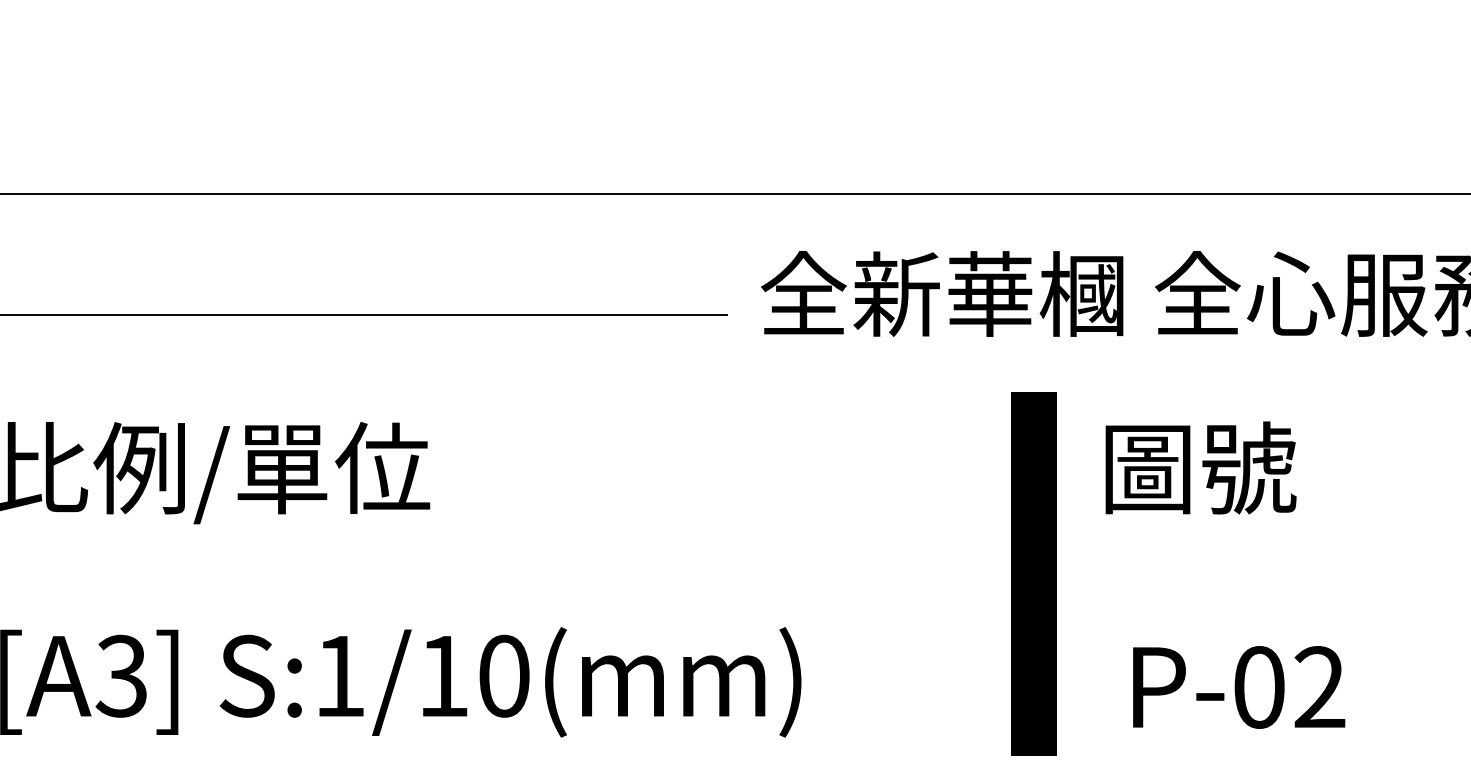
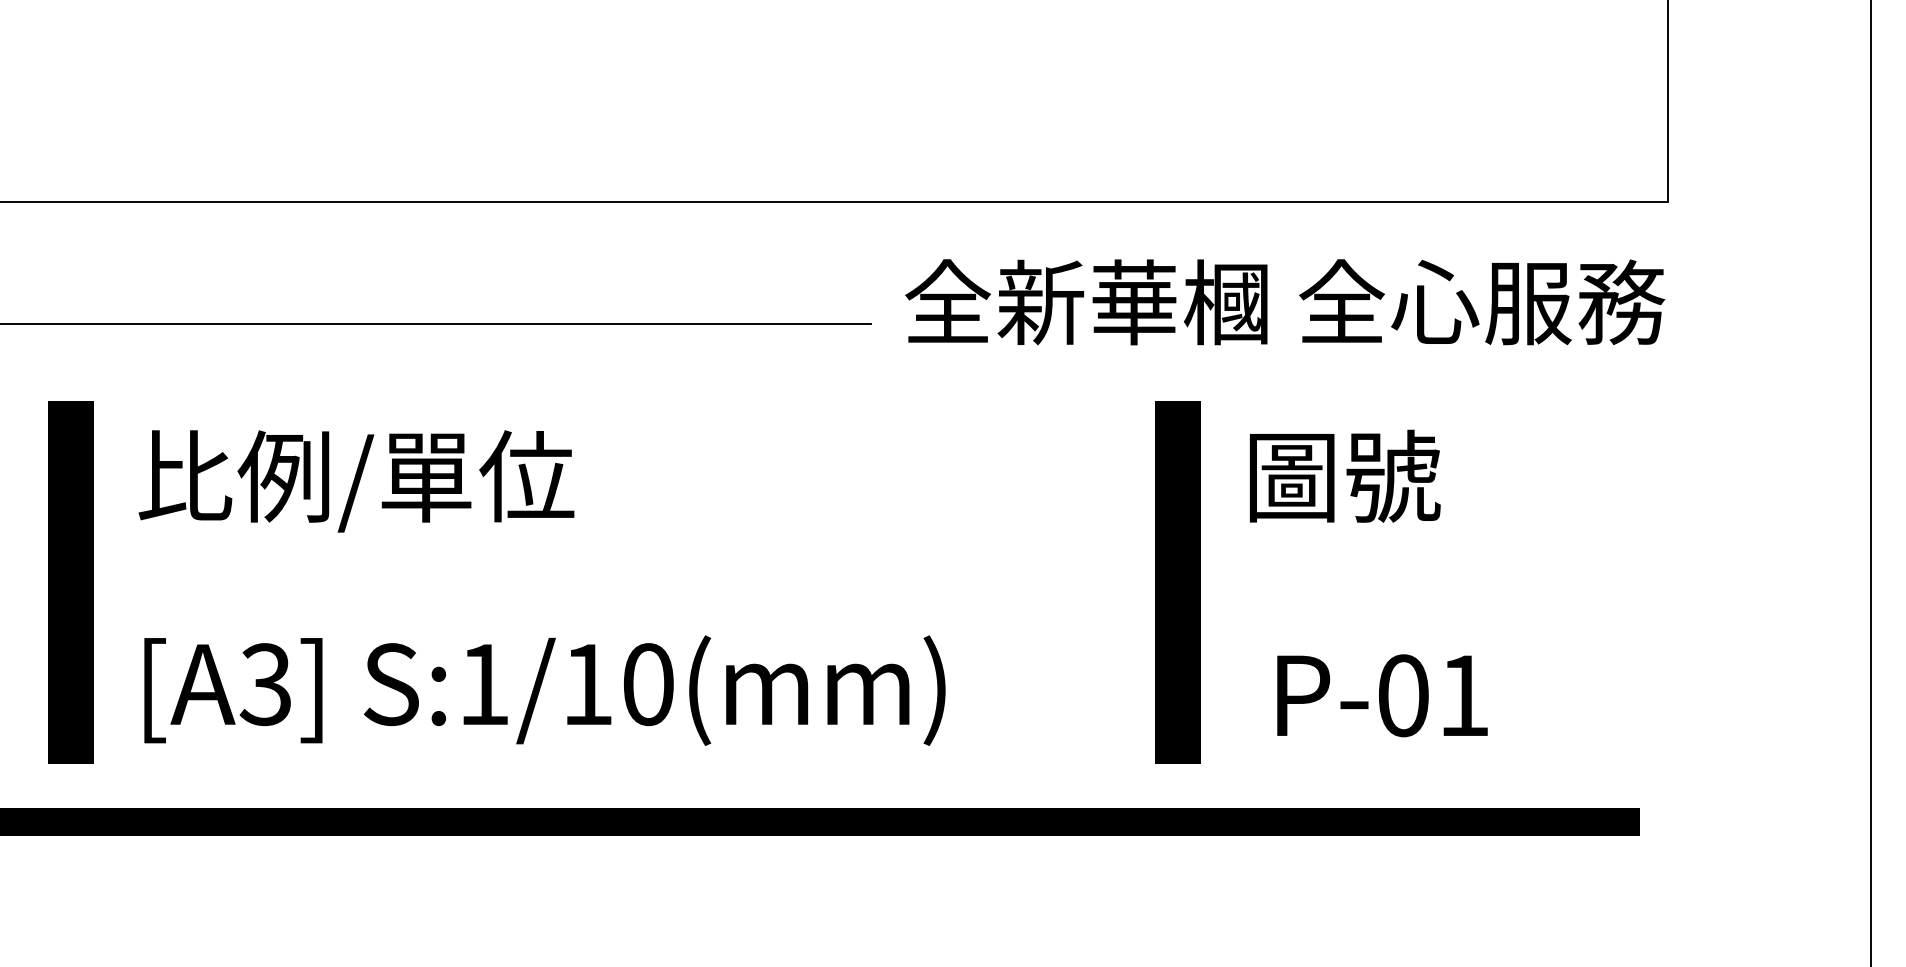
text: (1319, 686) -> (1463, 694), P-02 -> P-01

